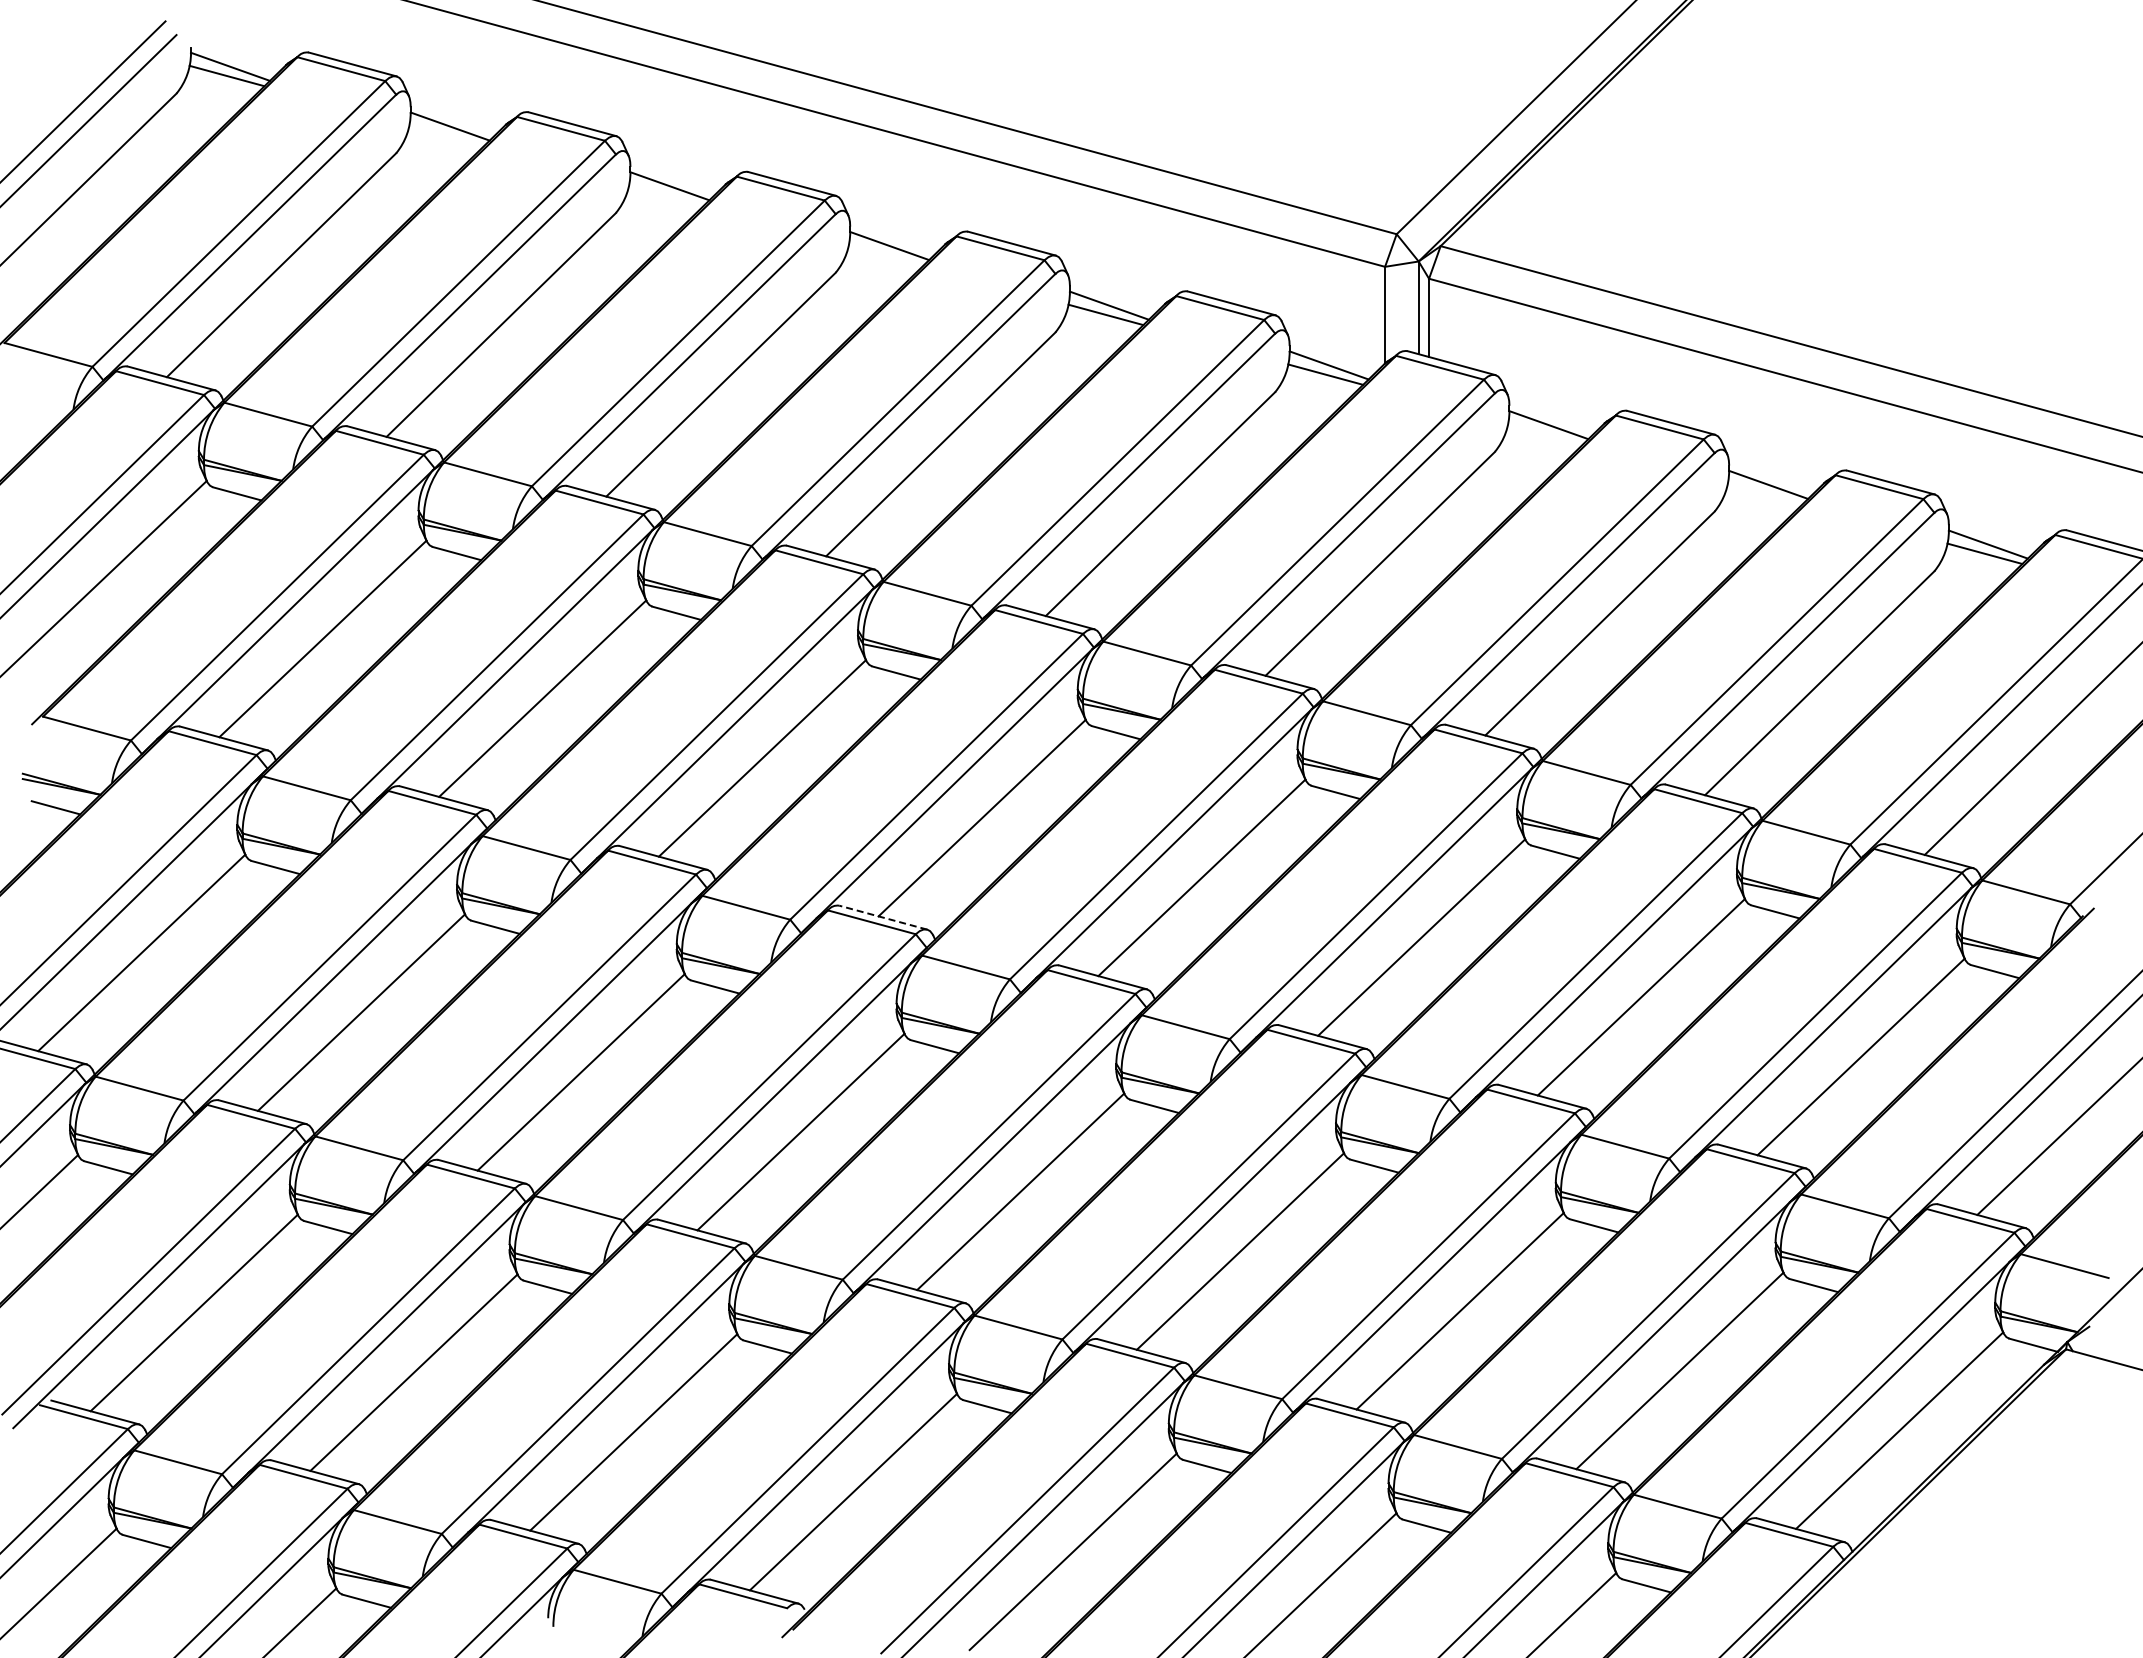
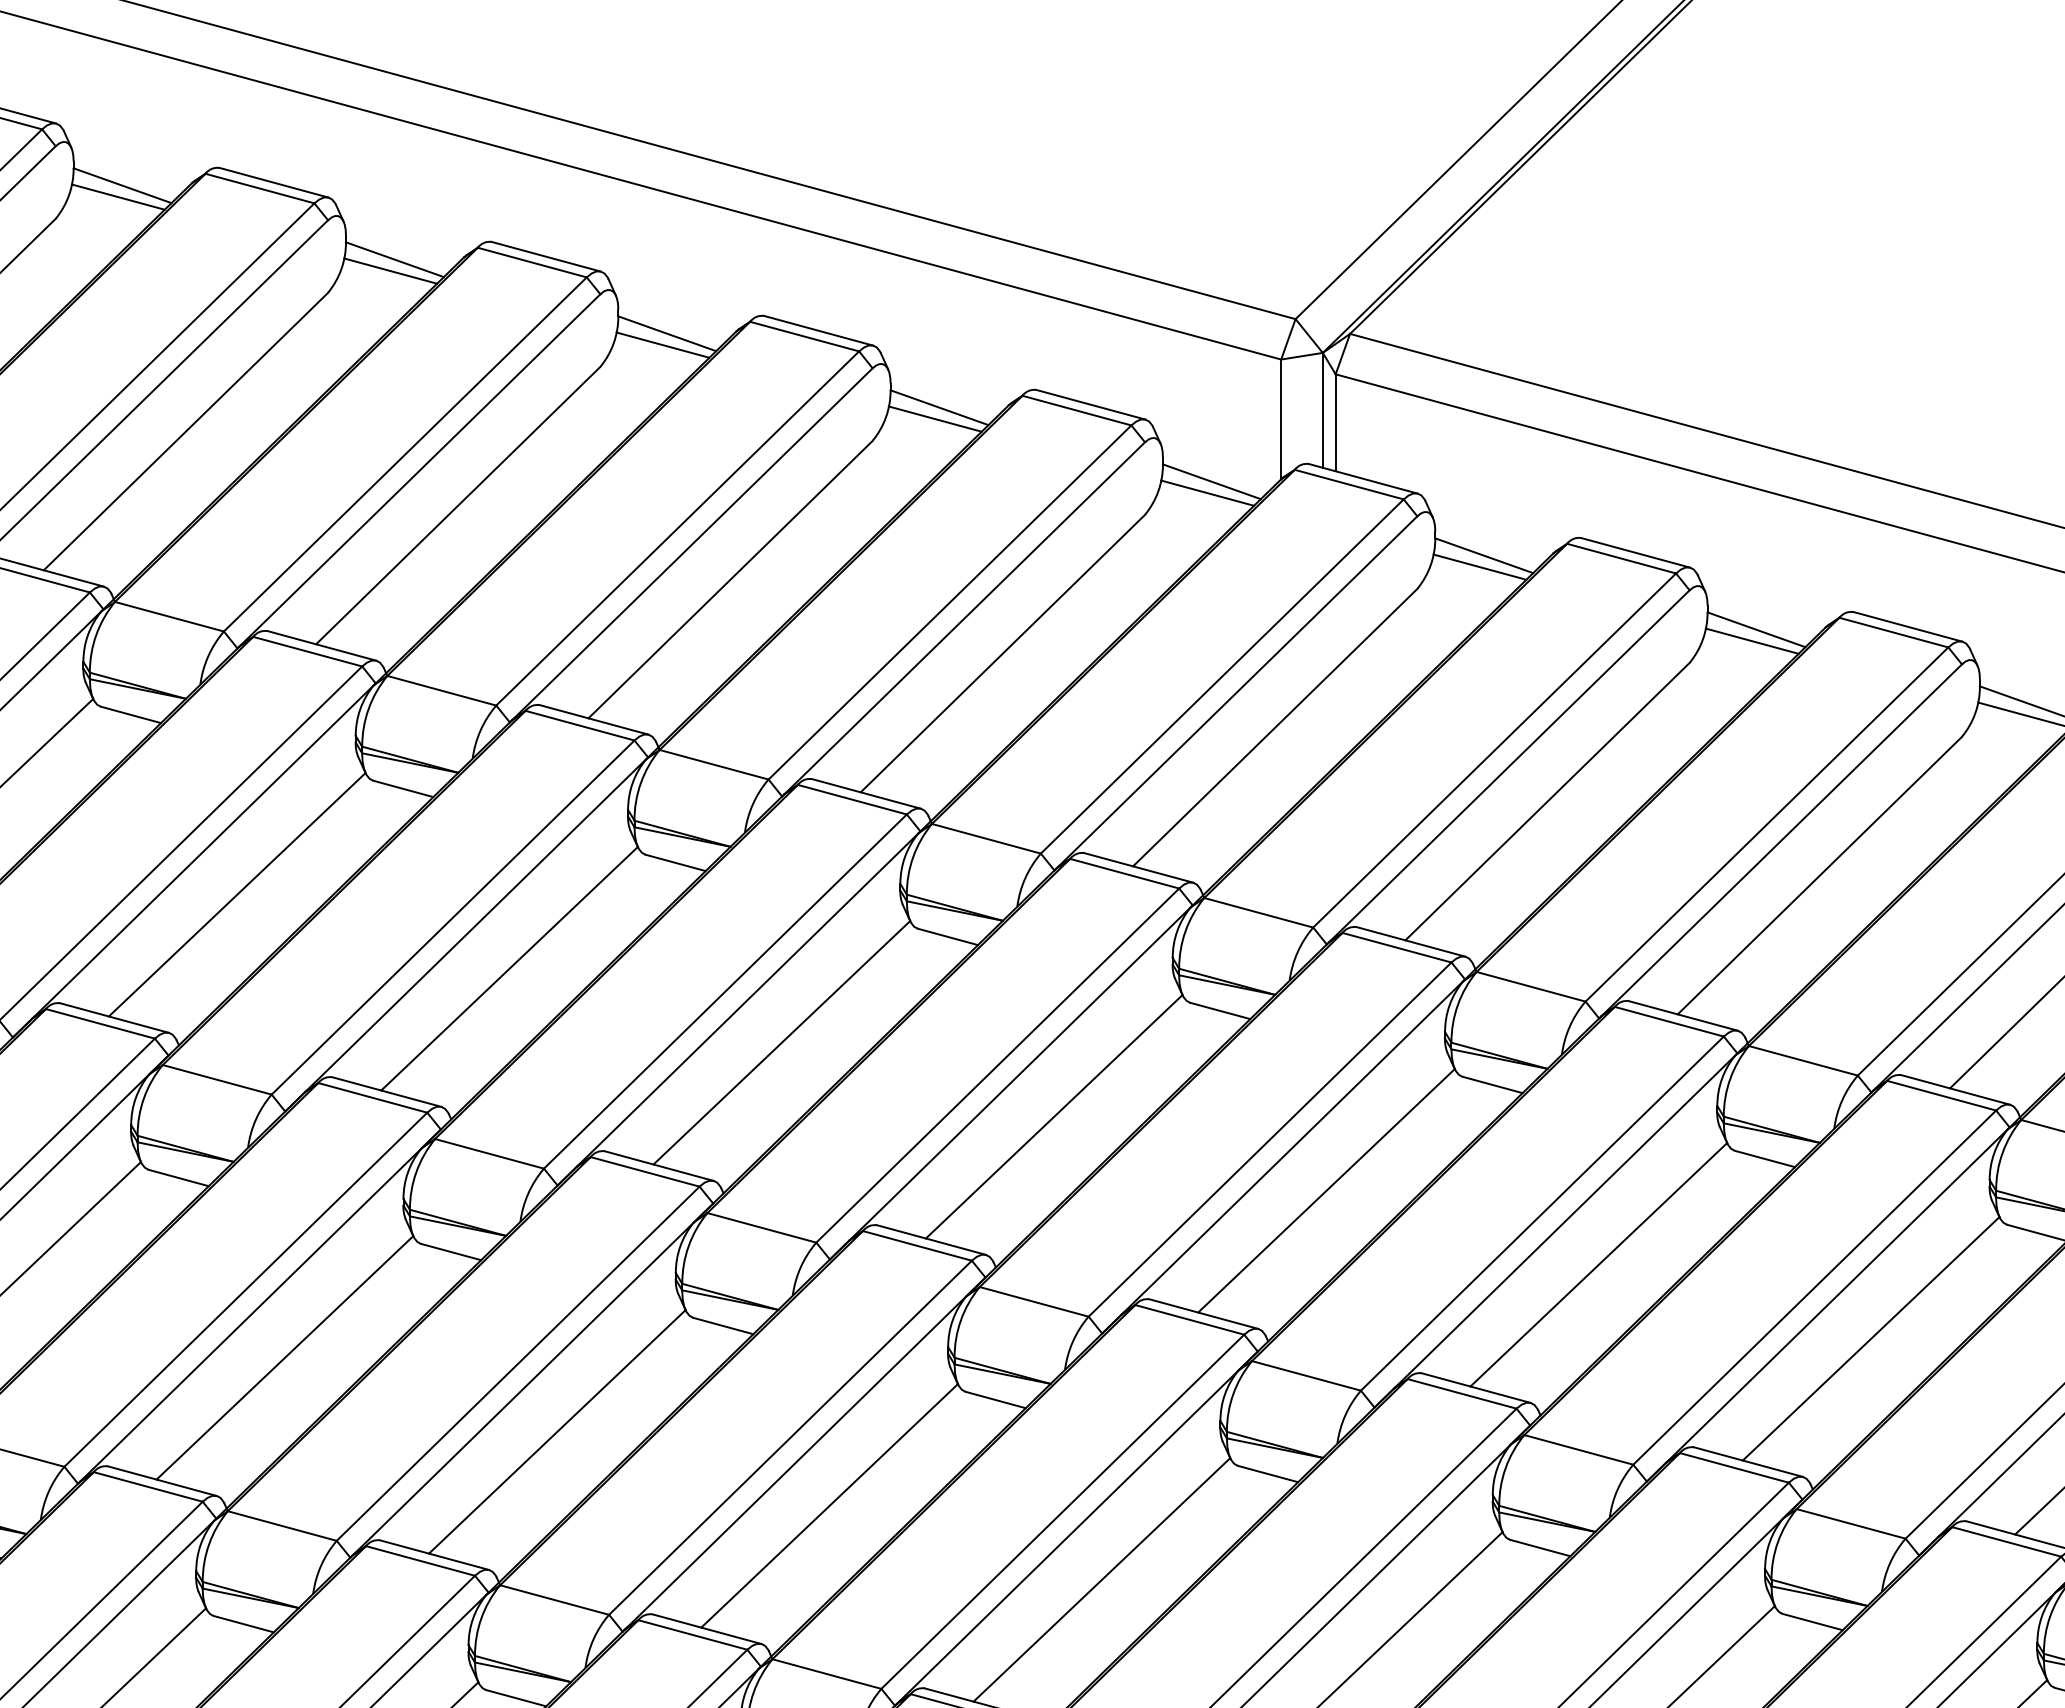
line: (446, 135) -> (118, 196), added
line: (666, 195) -> (390, 271), added
line: (885, 255) -> (662, 345), added
line: (1545, 434) -> (1479, 567), added
line: (1764, 493) -> (1751, 640), added
line: (883, 917) -> (659, 1165), dashed -> solid

